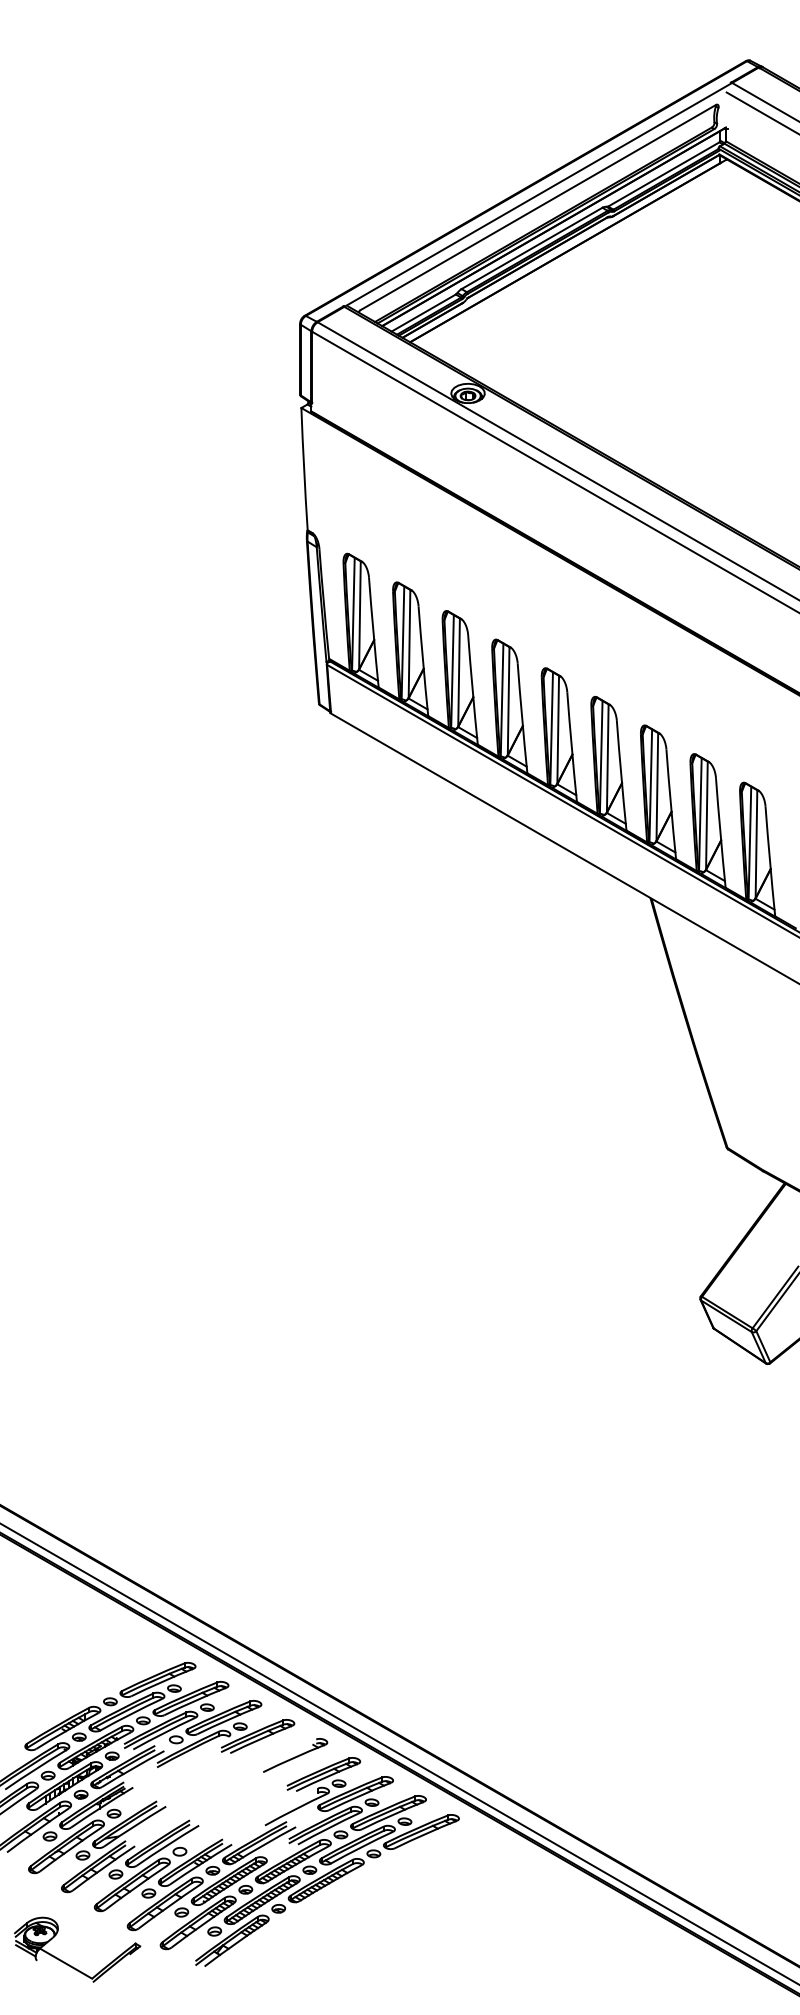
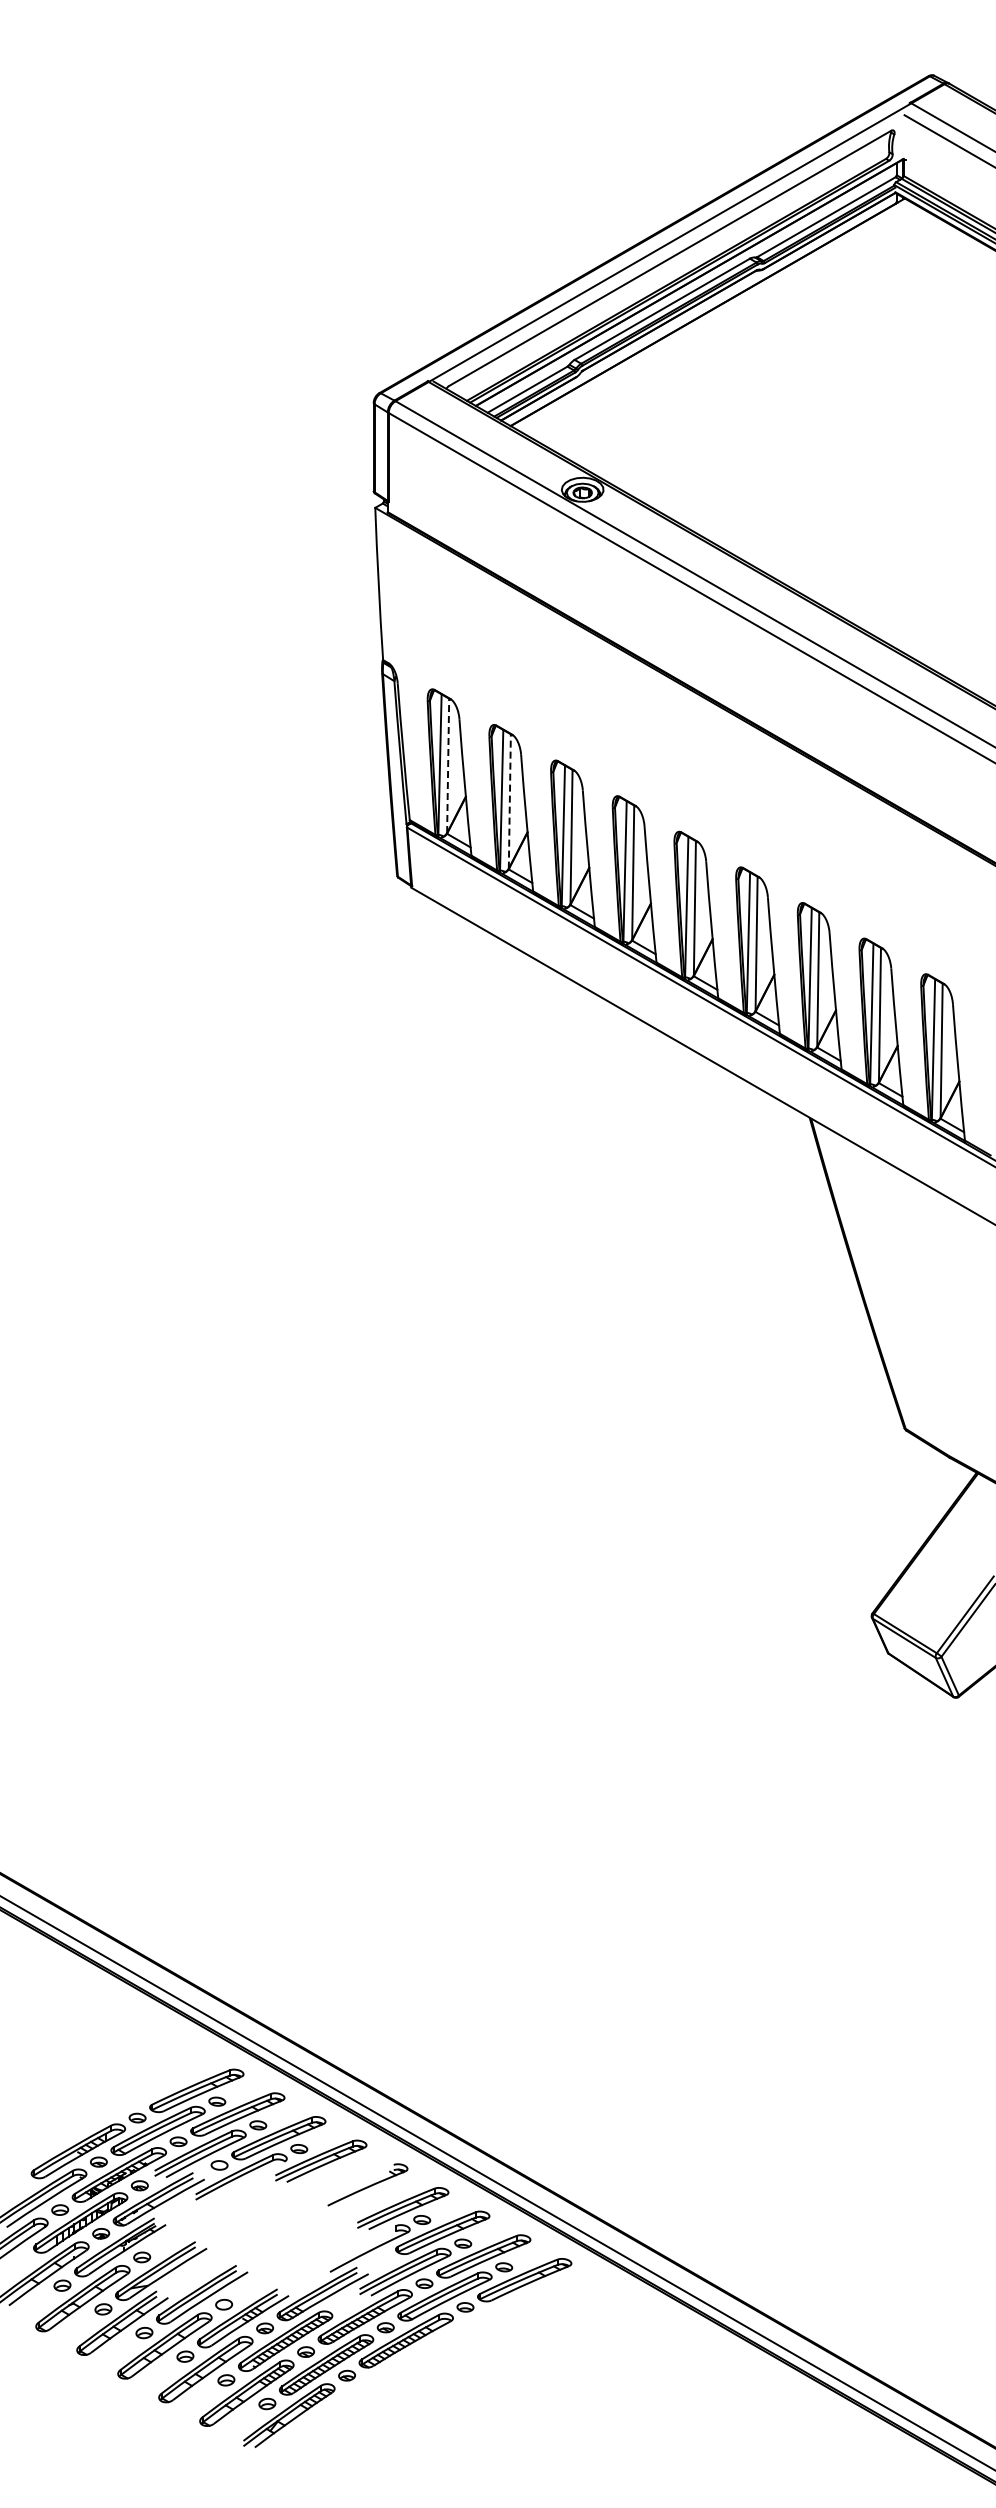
line: (360, 614) -> (448, 765), solid -> dashed
line: (409, 643) -> (509, 801), solid -> dashed
part: (70, 1964) -> (87, 2445), removed

